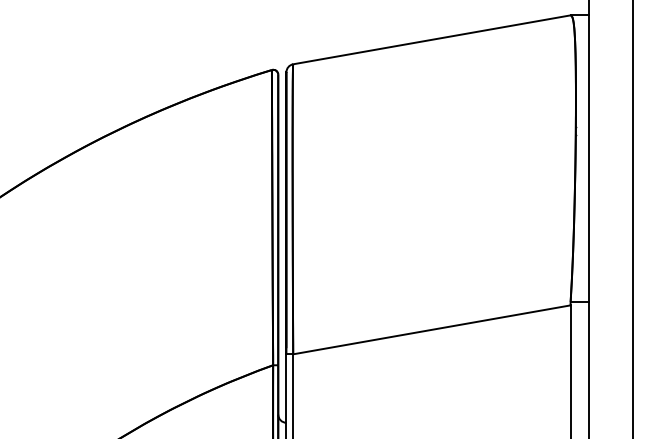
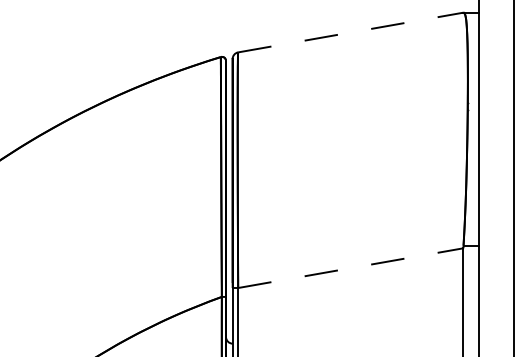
line: (432, 39) -> (351, 32), solid -> dashed
line: (432, 330) -> (351, 268), solid -> dashed

